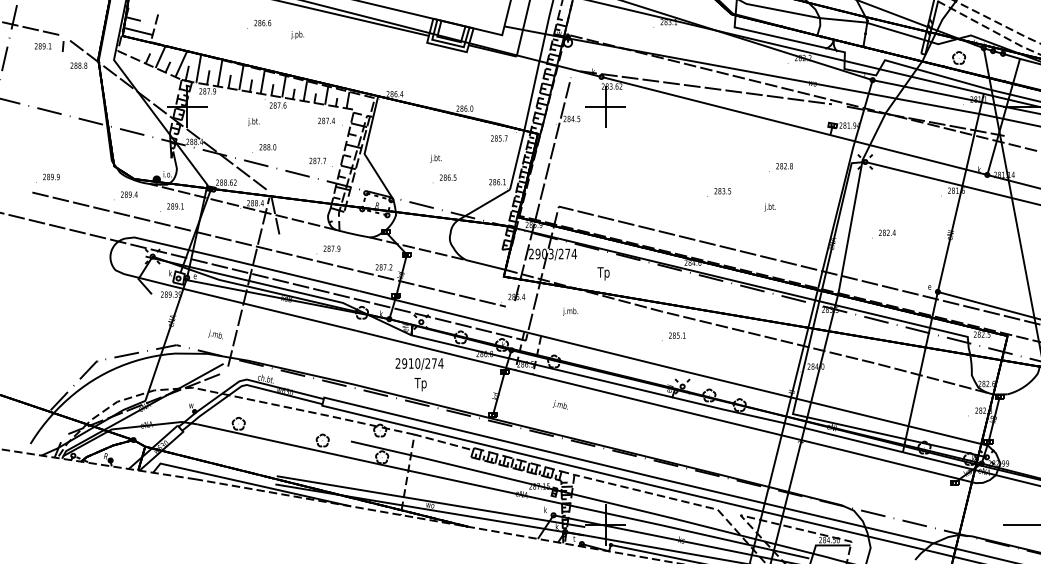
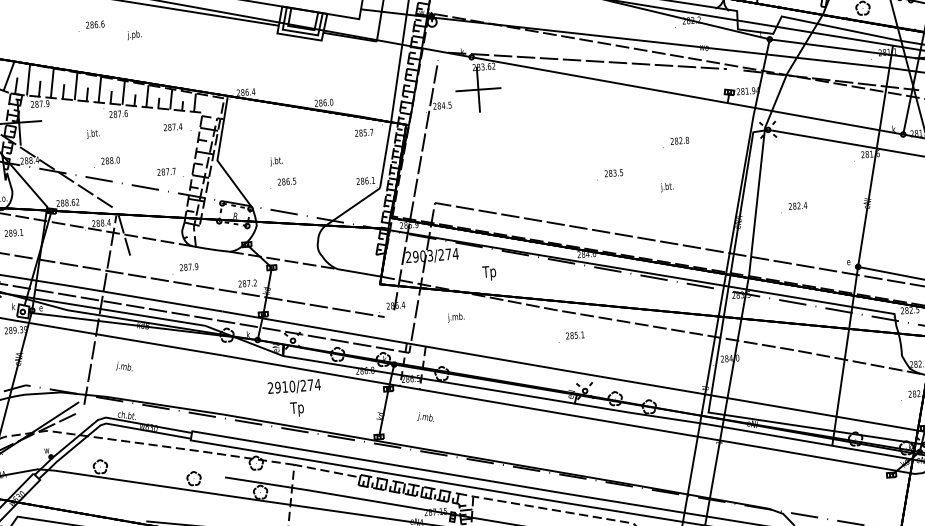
text: (435, 158) -> (275, 161), moved
text: (444, 178) -> (282, 182), moved
text: (215, 334) -> (123, 366), moved
text: (559, 404) -> (424, 416), moved

